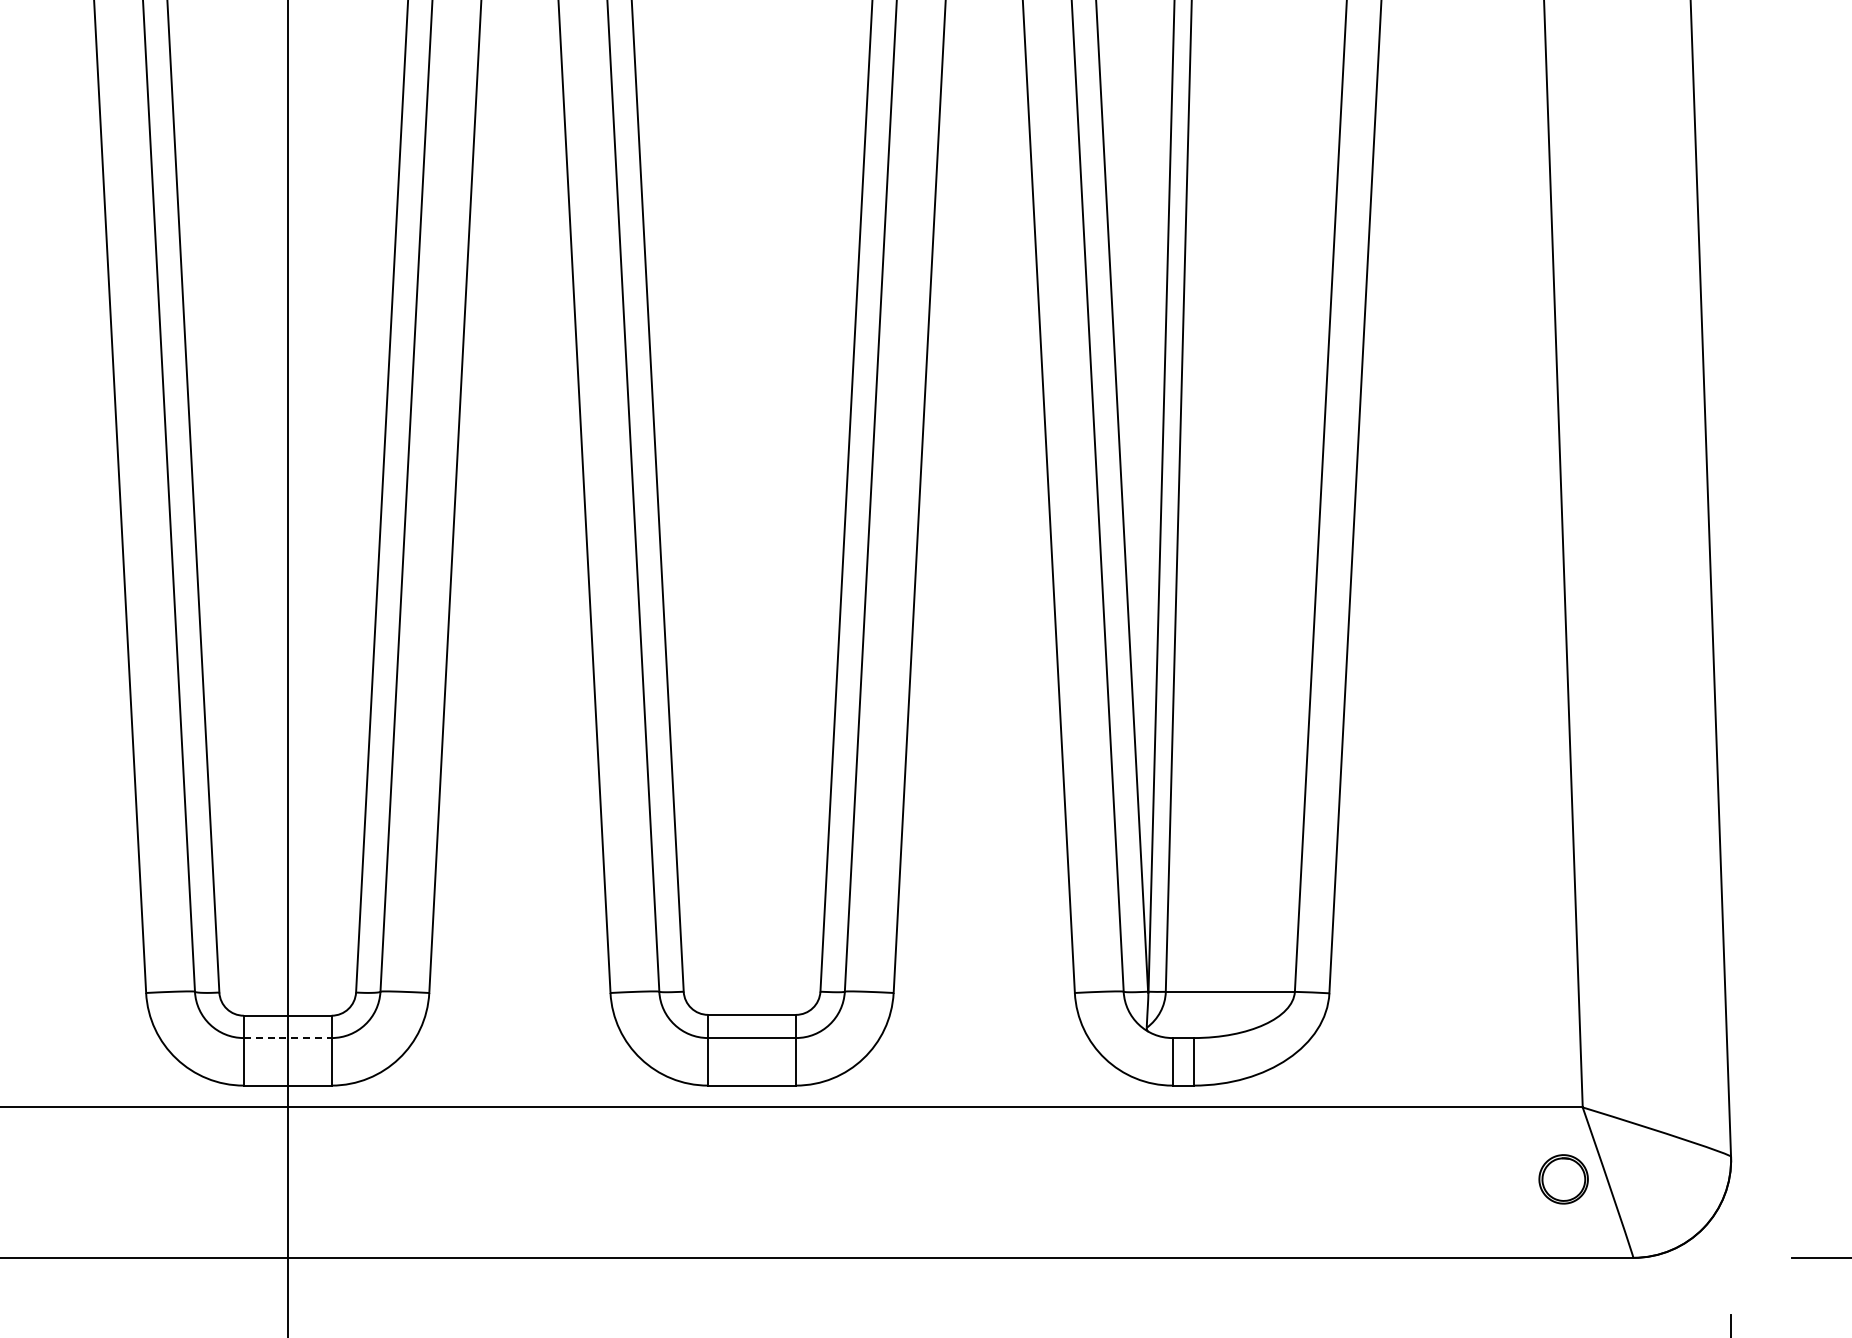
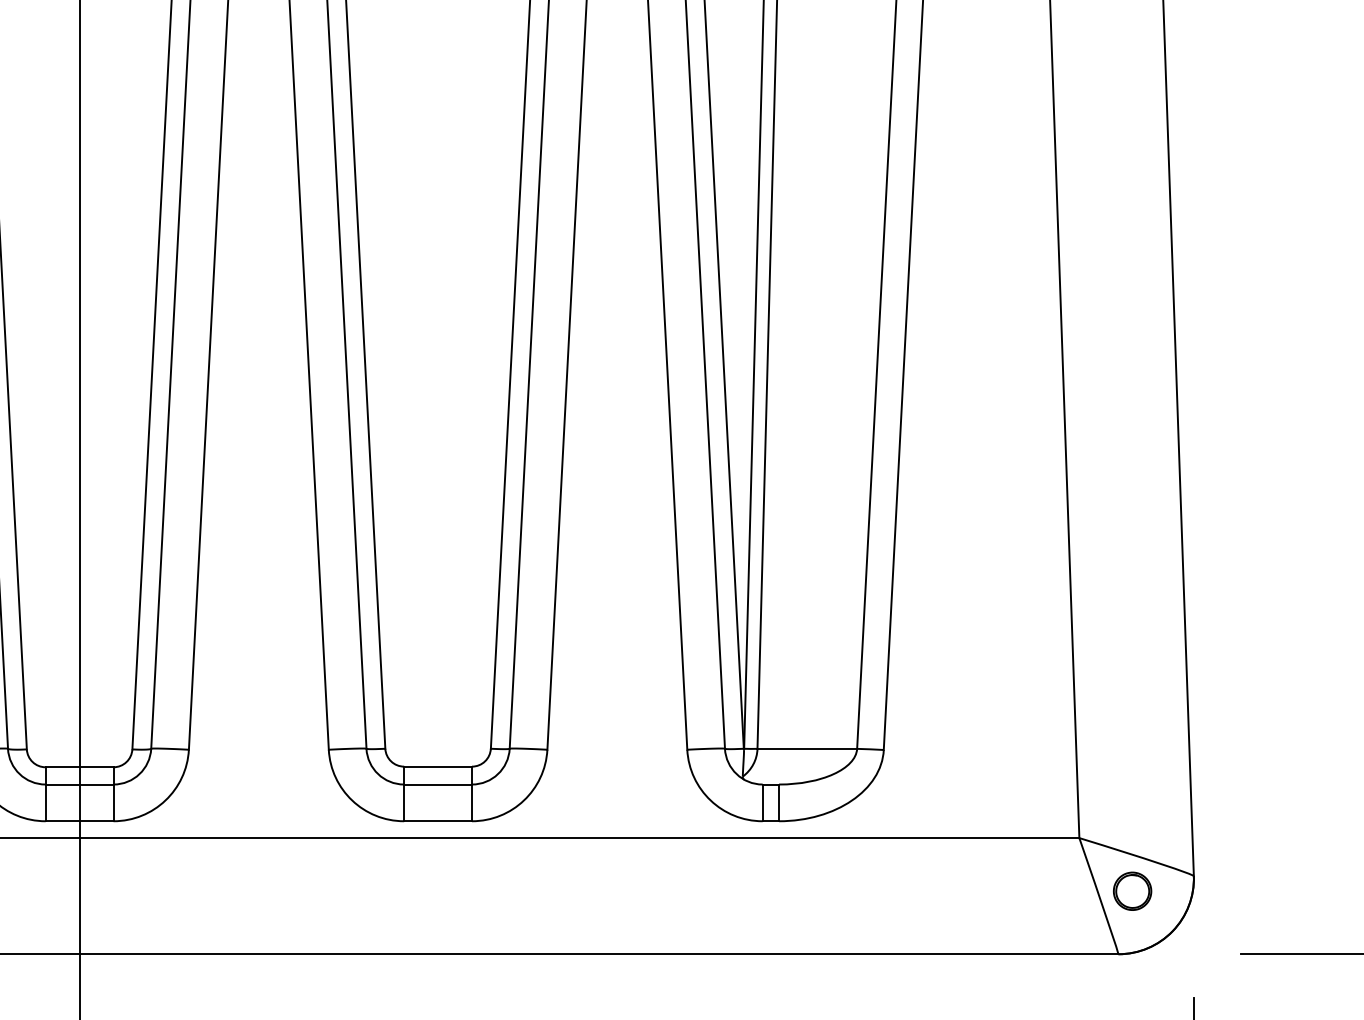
line: (287, 1038) -> (79, 784), dashed -> solid
part: (1563, 1179) -> (1132, 891), moved

